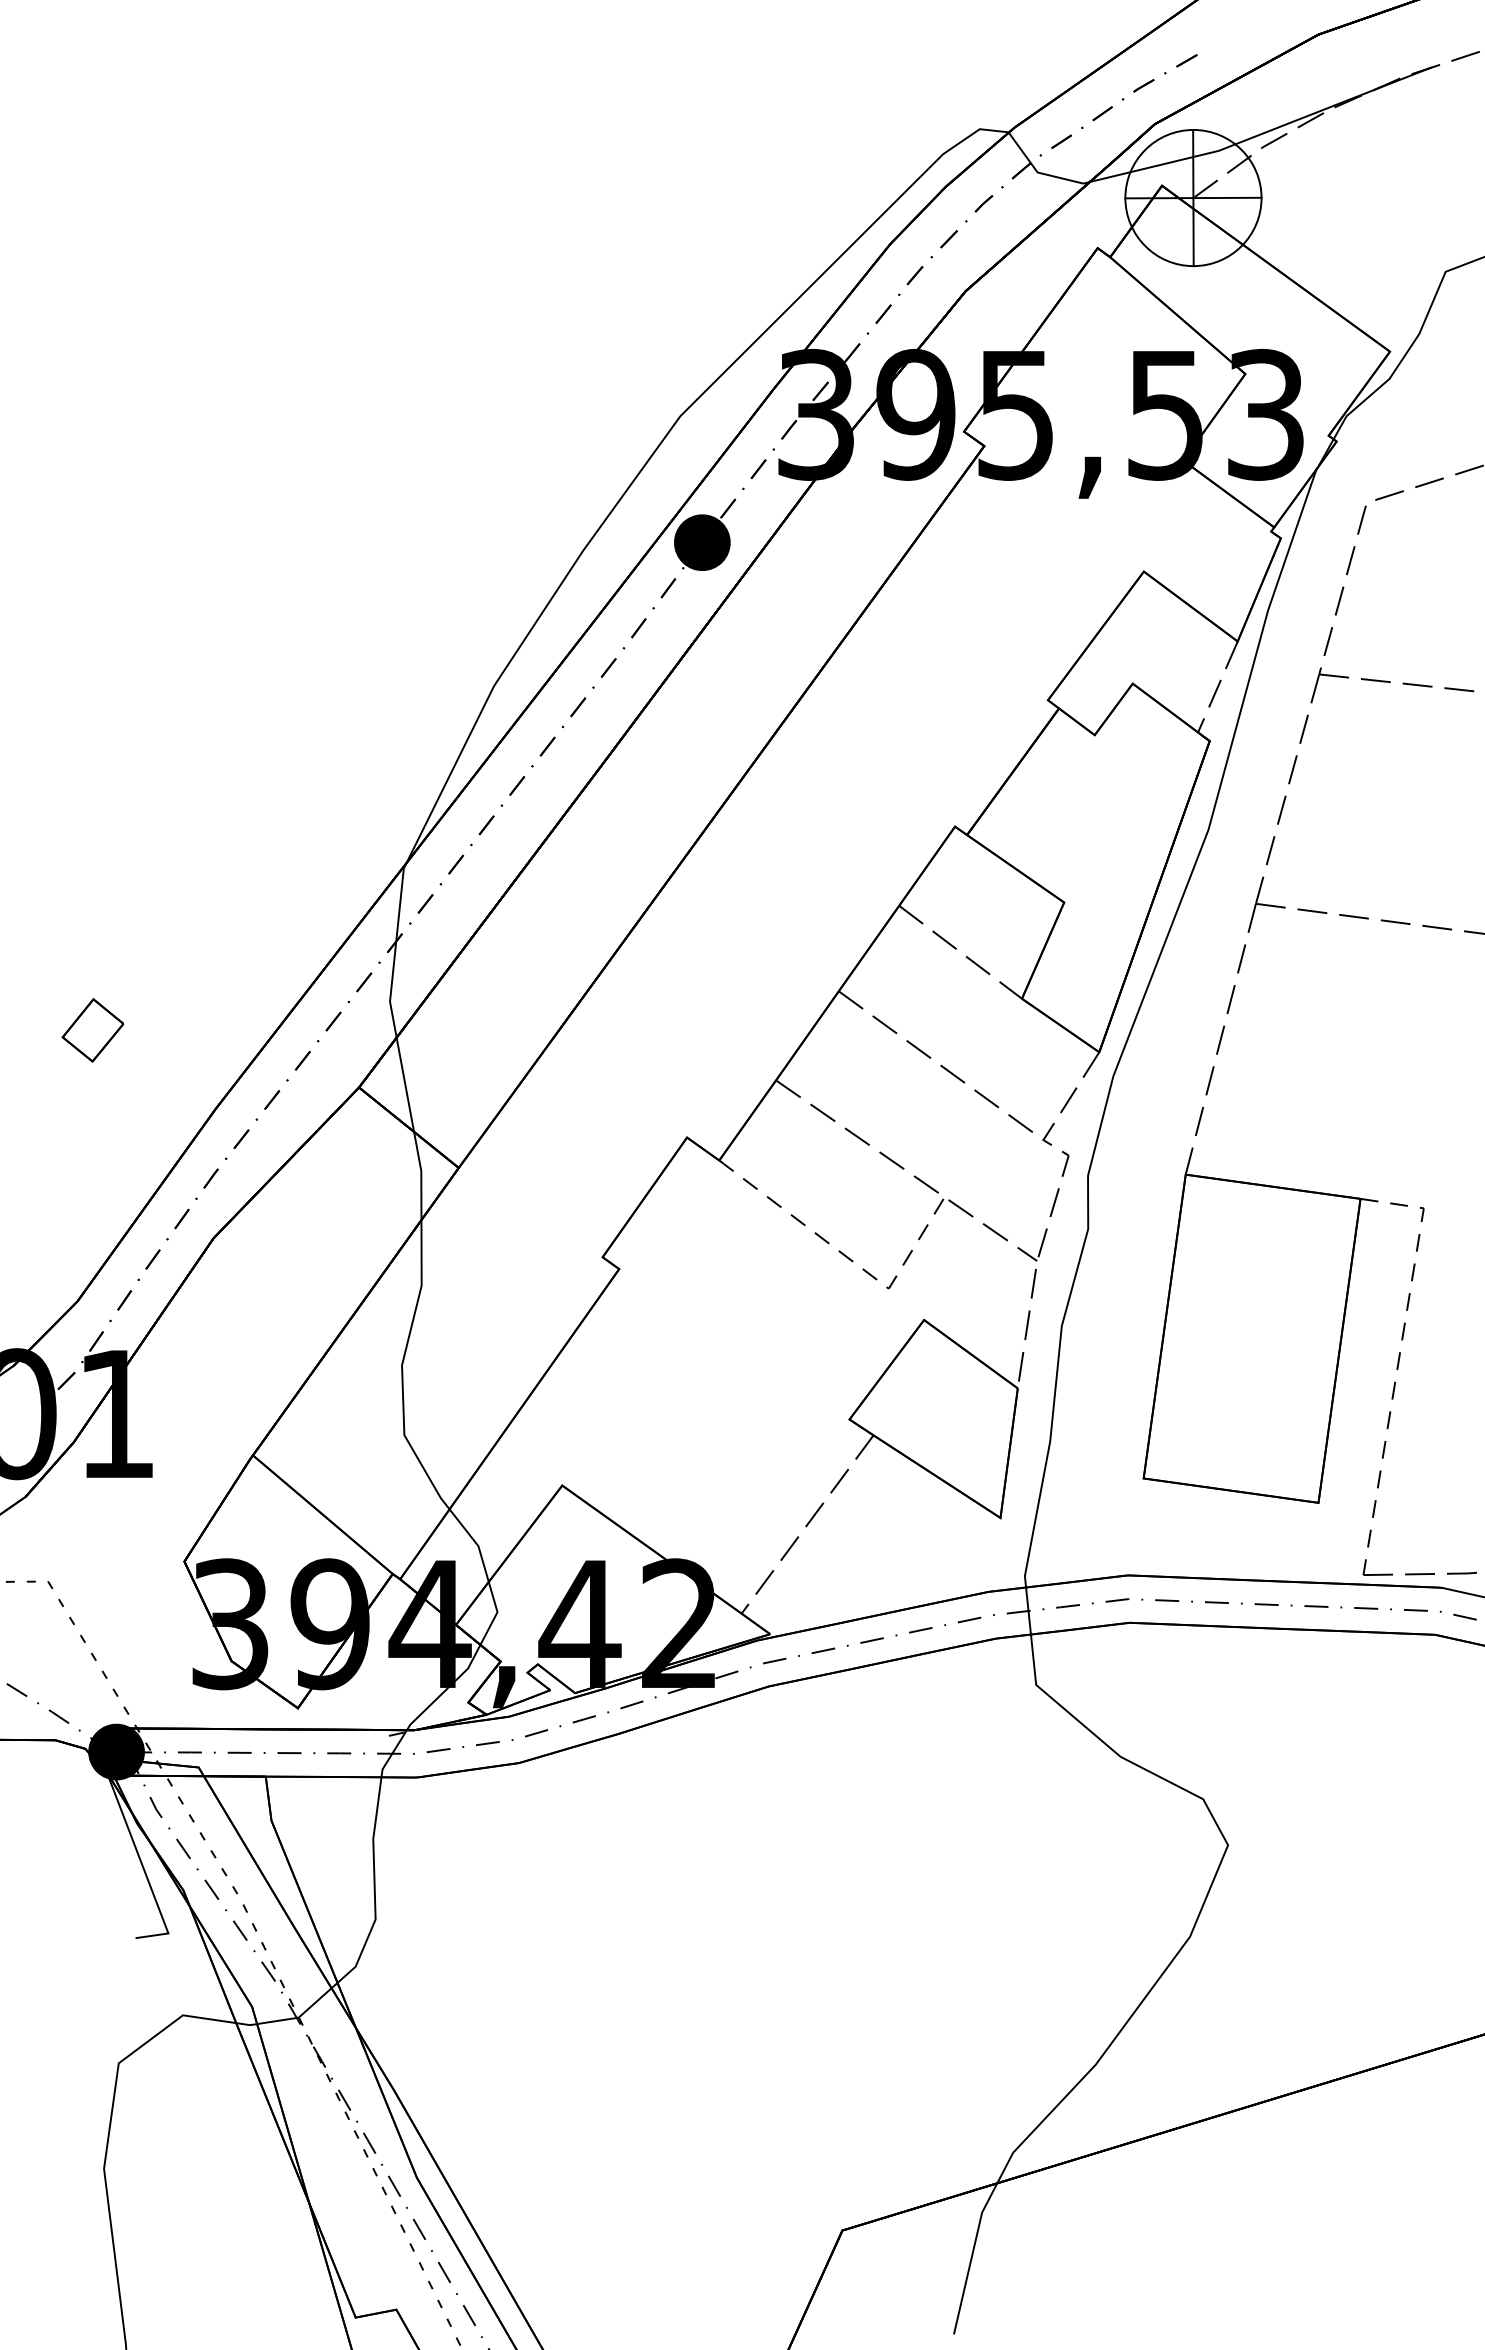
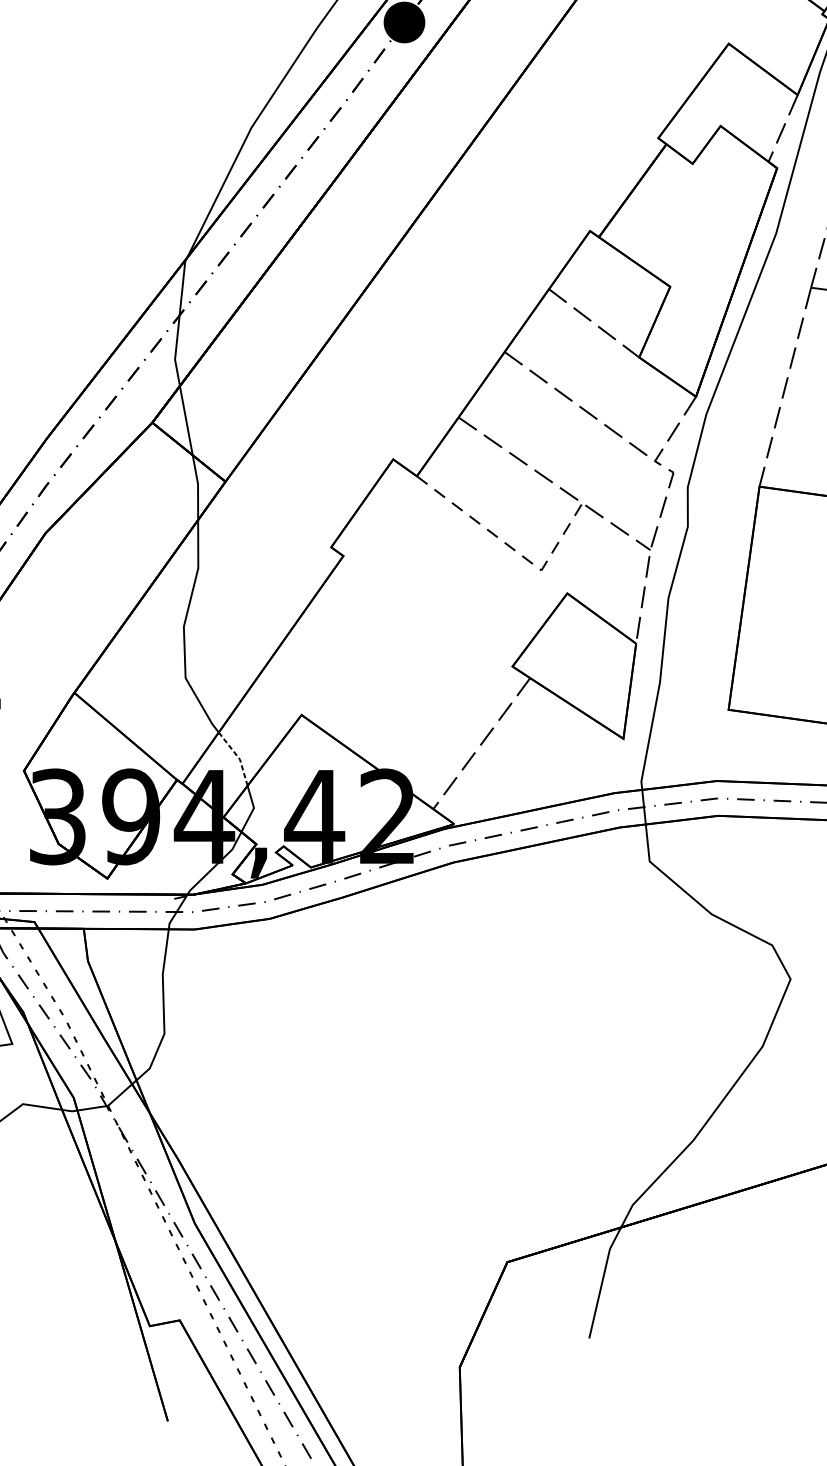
line: (475, 1543) -> (237, 757), solid -> dashed

